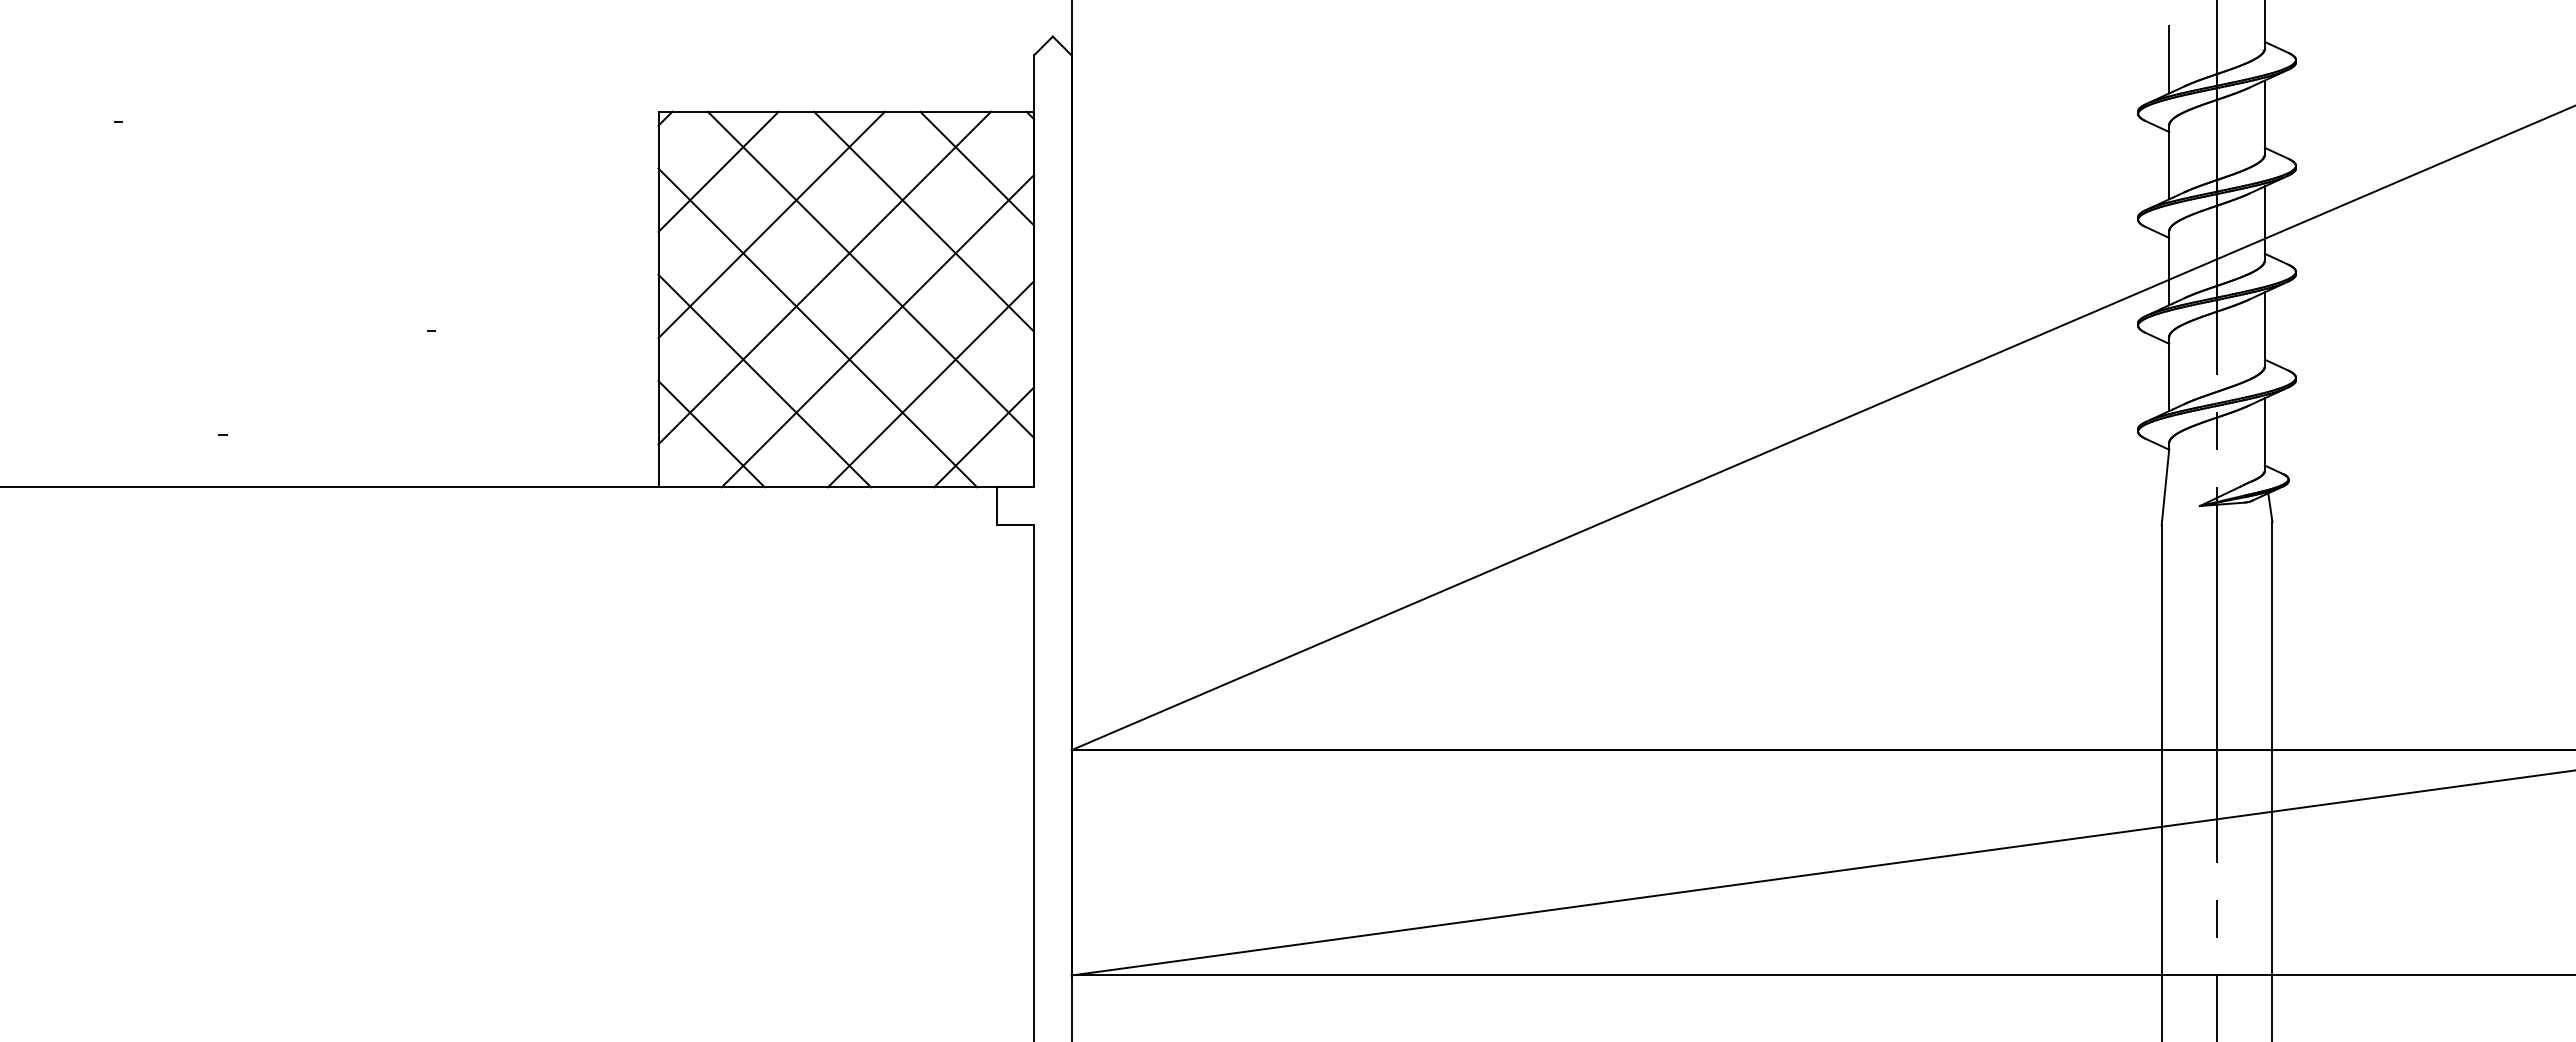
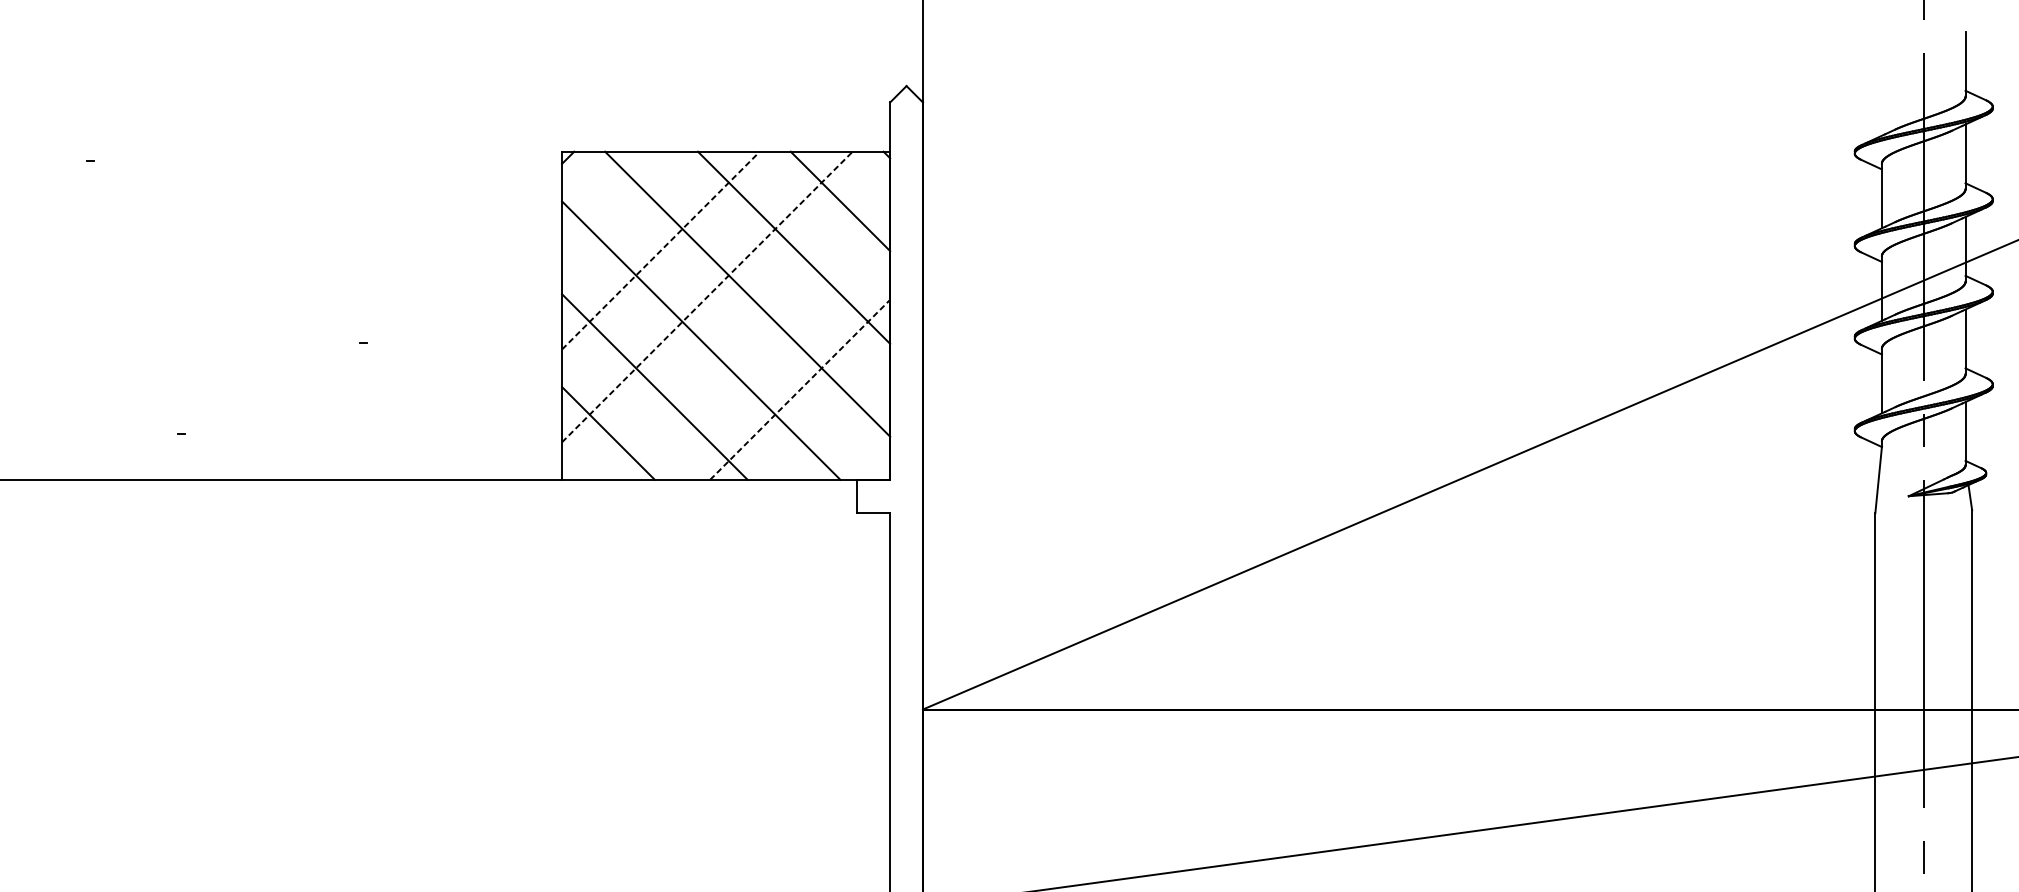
line: (2169, 59) -> (1882, 106), removed
line: (718, 171) -> (614, 203), removed
line: (772, 224) -> (661, 250), solid -> dashed
line: (825, 277) -> (707, 296), solid -> dashed
line: (877, 331) -> (753, 343), removed
line: (931, 384) -> (800, 390), solid -> dashed
line: (984, 437) -> (846, 436), removed

